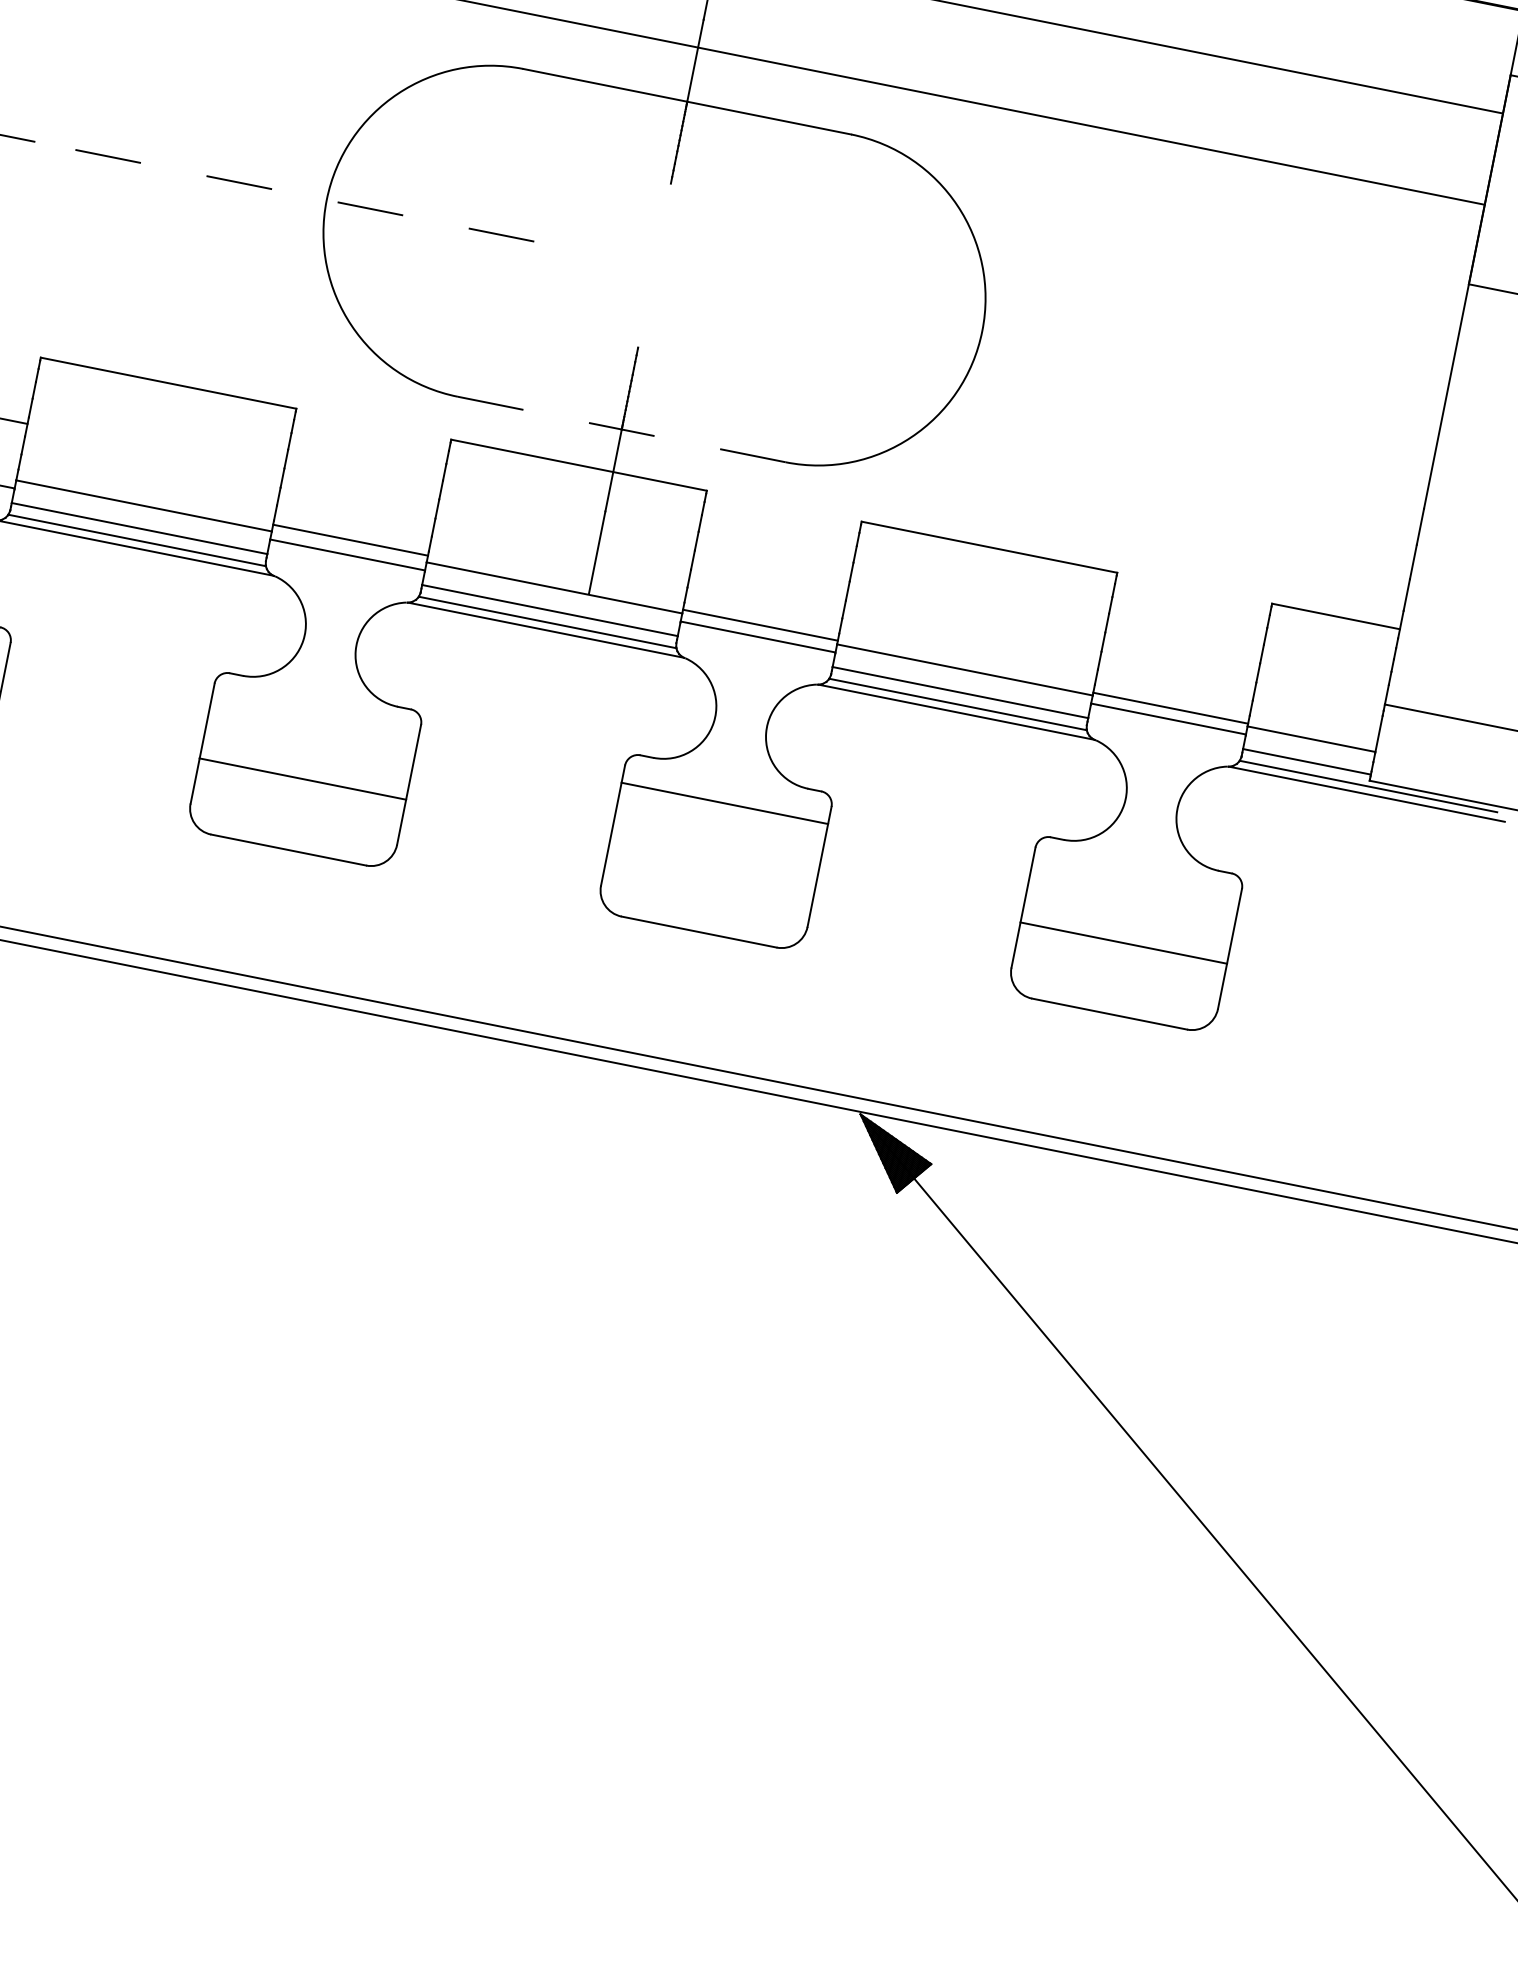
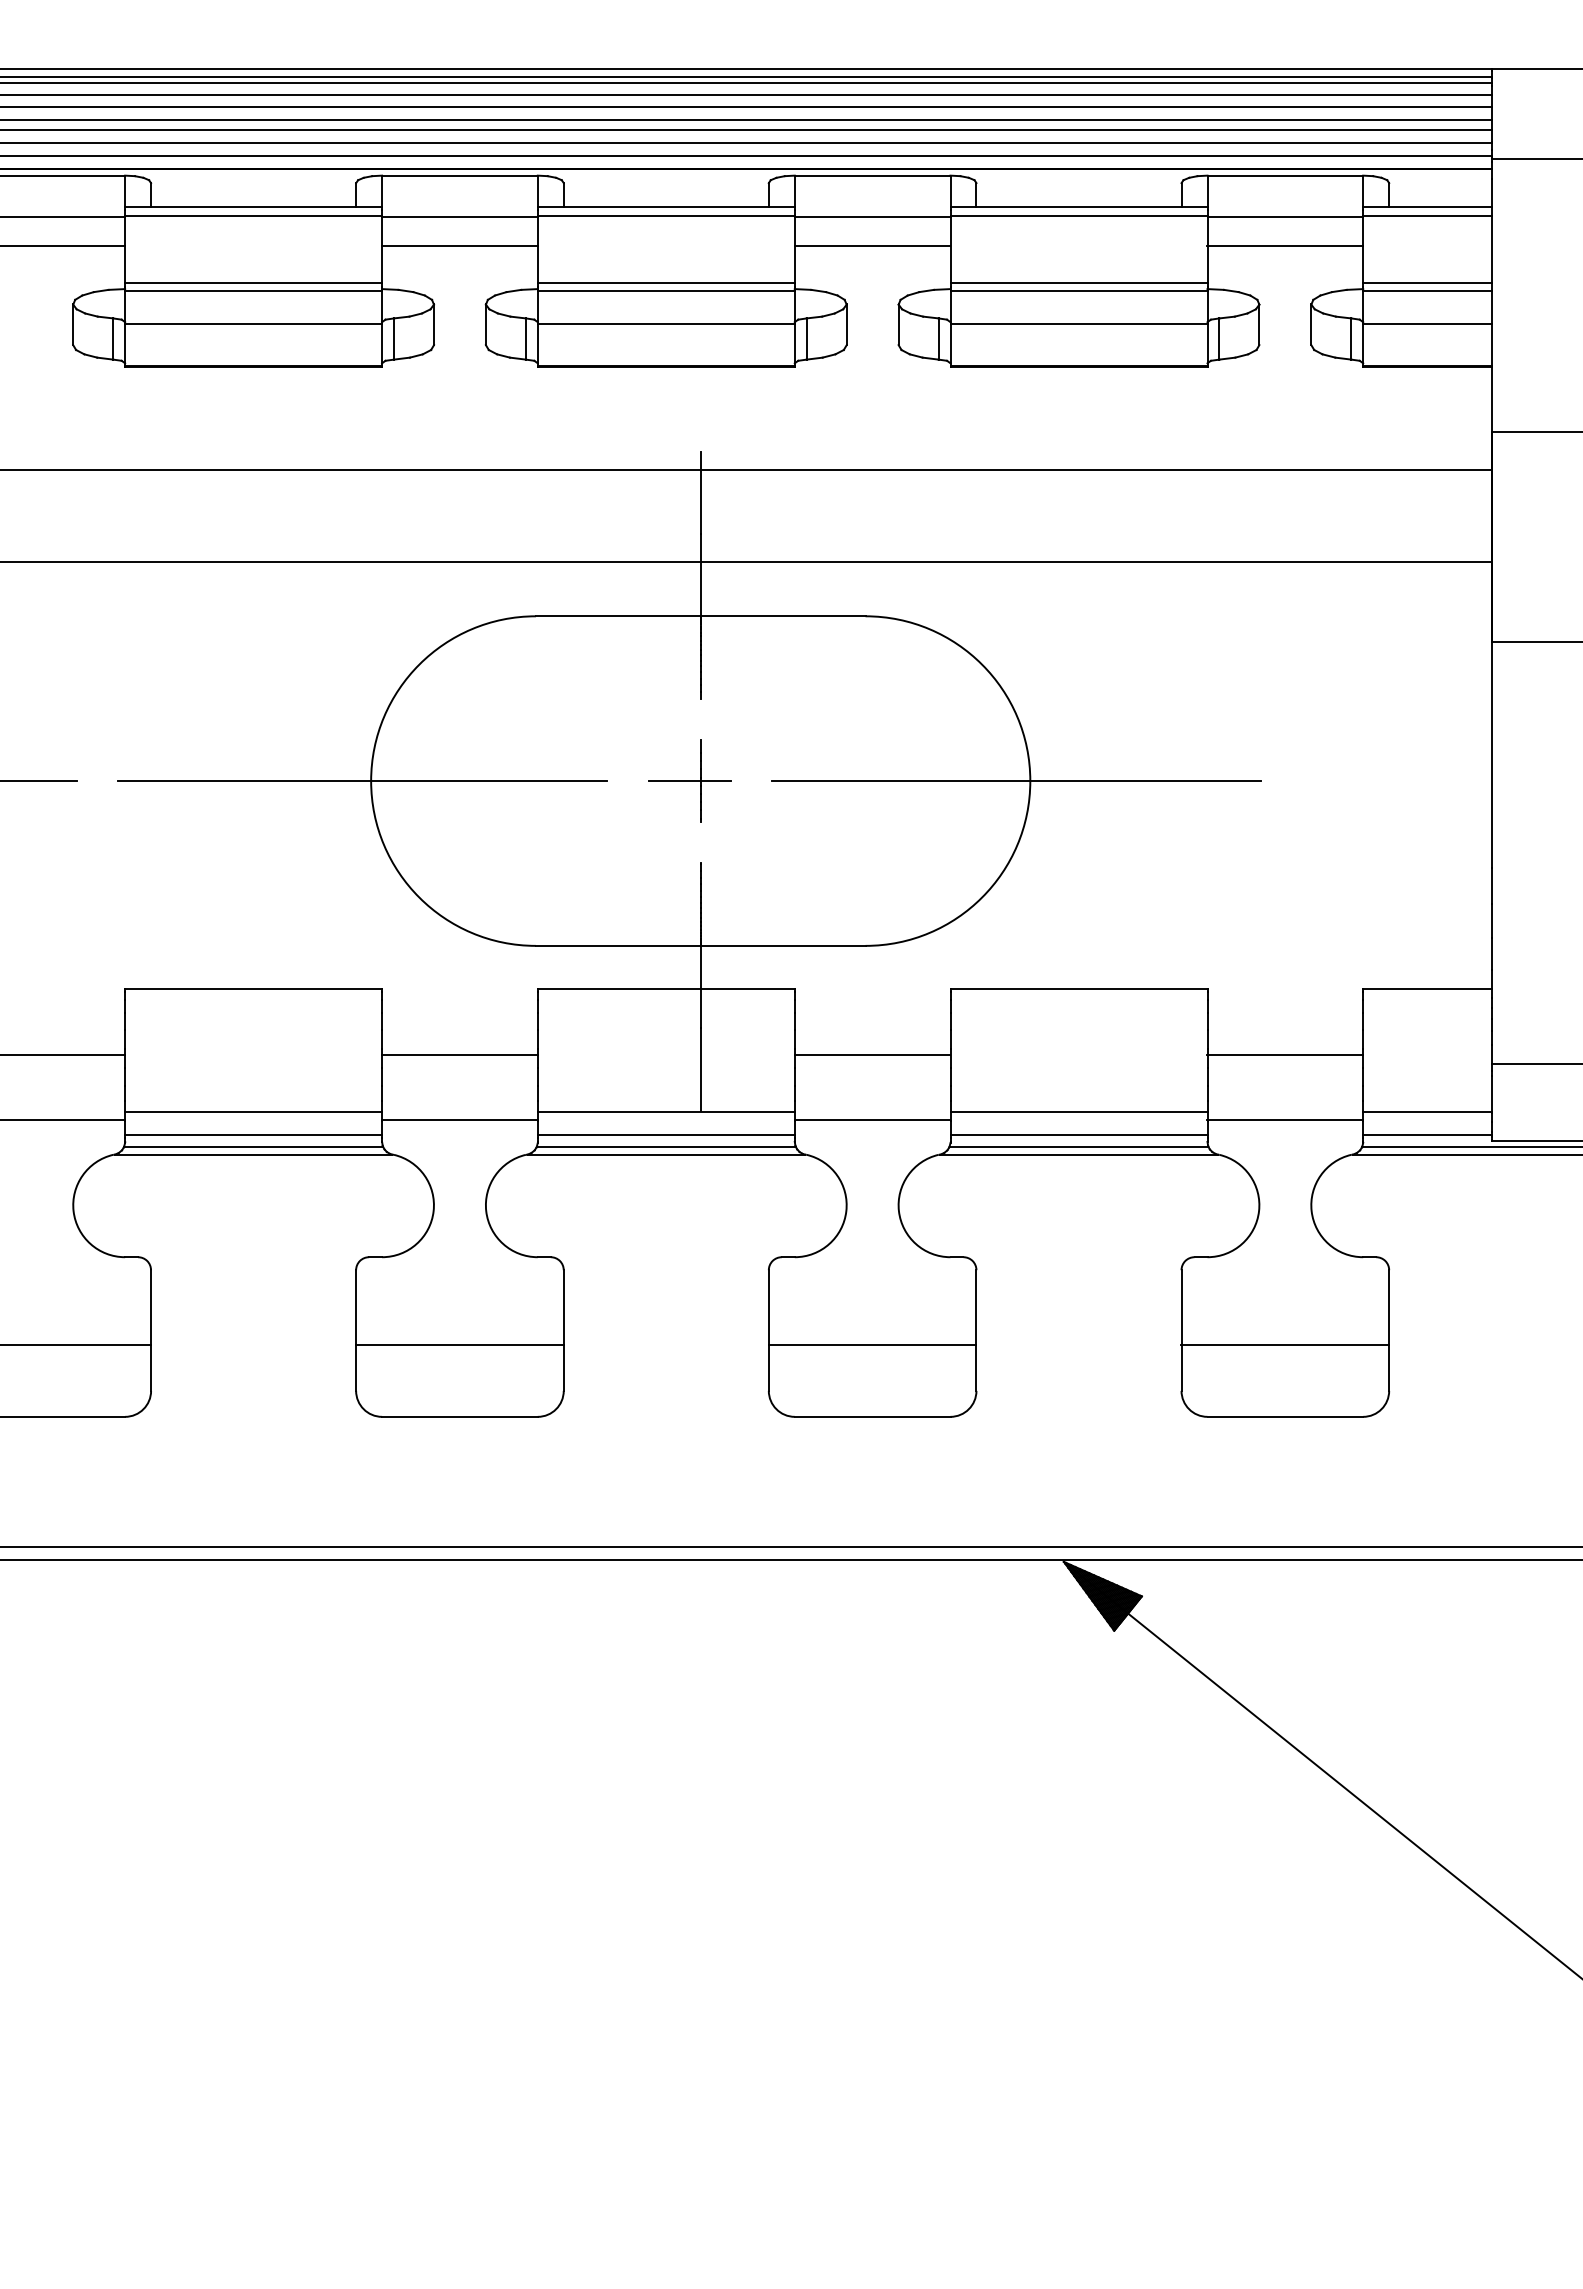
line: (319, 199) -> (363, 781), dashed -> solid
part: (643, 262) -> (689, 780), added
line: (968, 328) -> (1016, 781), added
line: (621, 429) -> (700, 945), dashed -> solid
line: (350, 540) -> (459, 1055), moved
line: (760, 625) -> (872, 1055), moved
line: (1170, 708) -> (1285, 1055), moved
line: (724, 803) -> (872, 1345), moved

